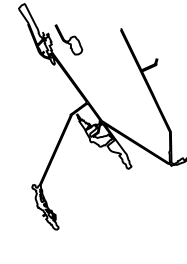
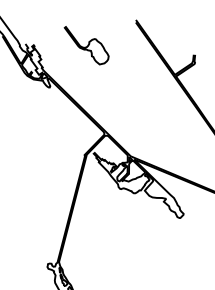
curve: (69, 39) -> (88, 44), moved

